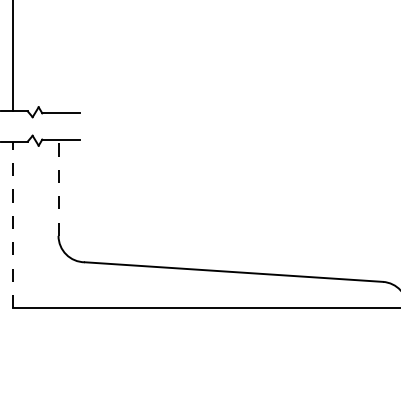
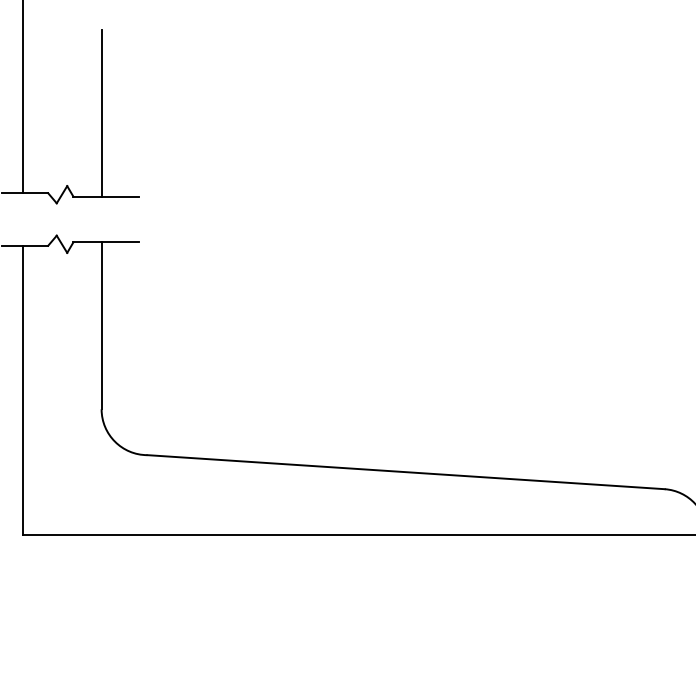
line: (58, 65) -> (101, 113), added
line: (58, 187) -> (101, 325), dashed -> solid
line: (13, 224) -> (23, 389), dashed -> solid

